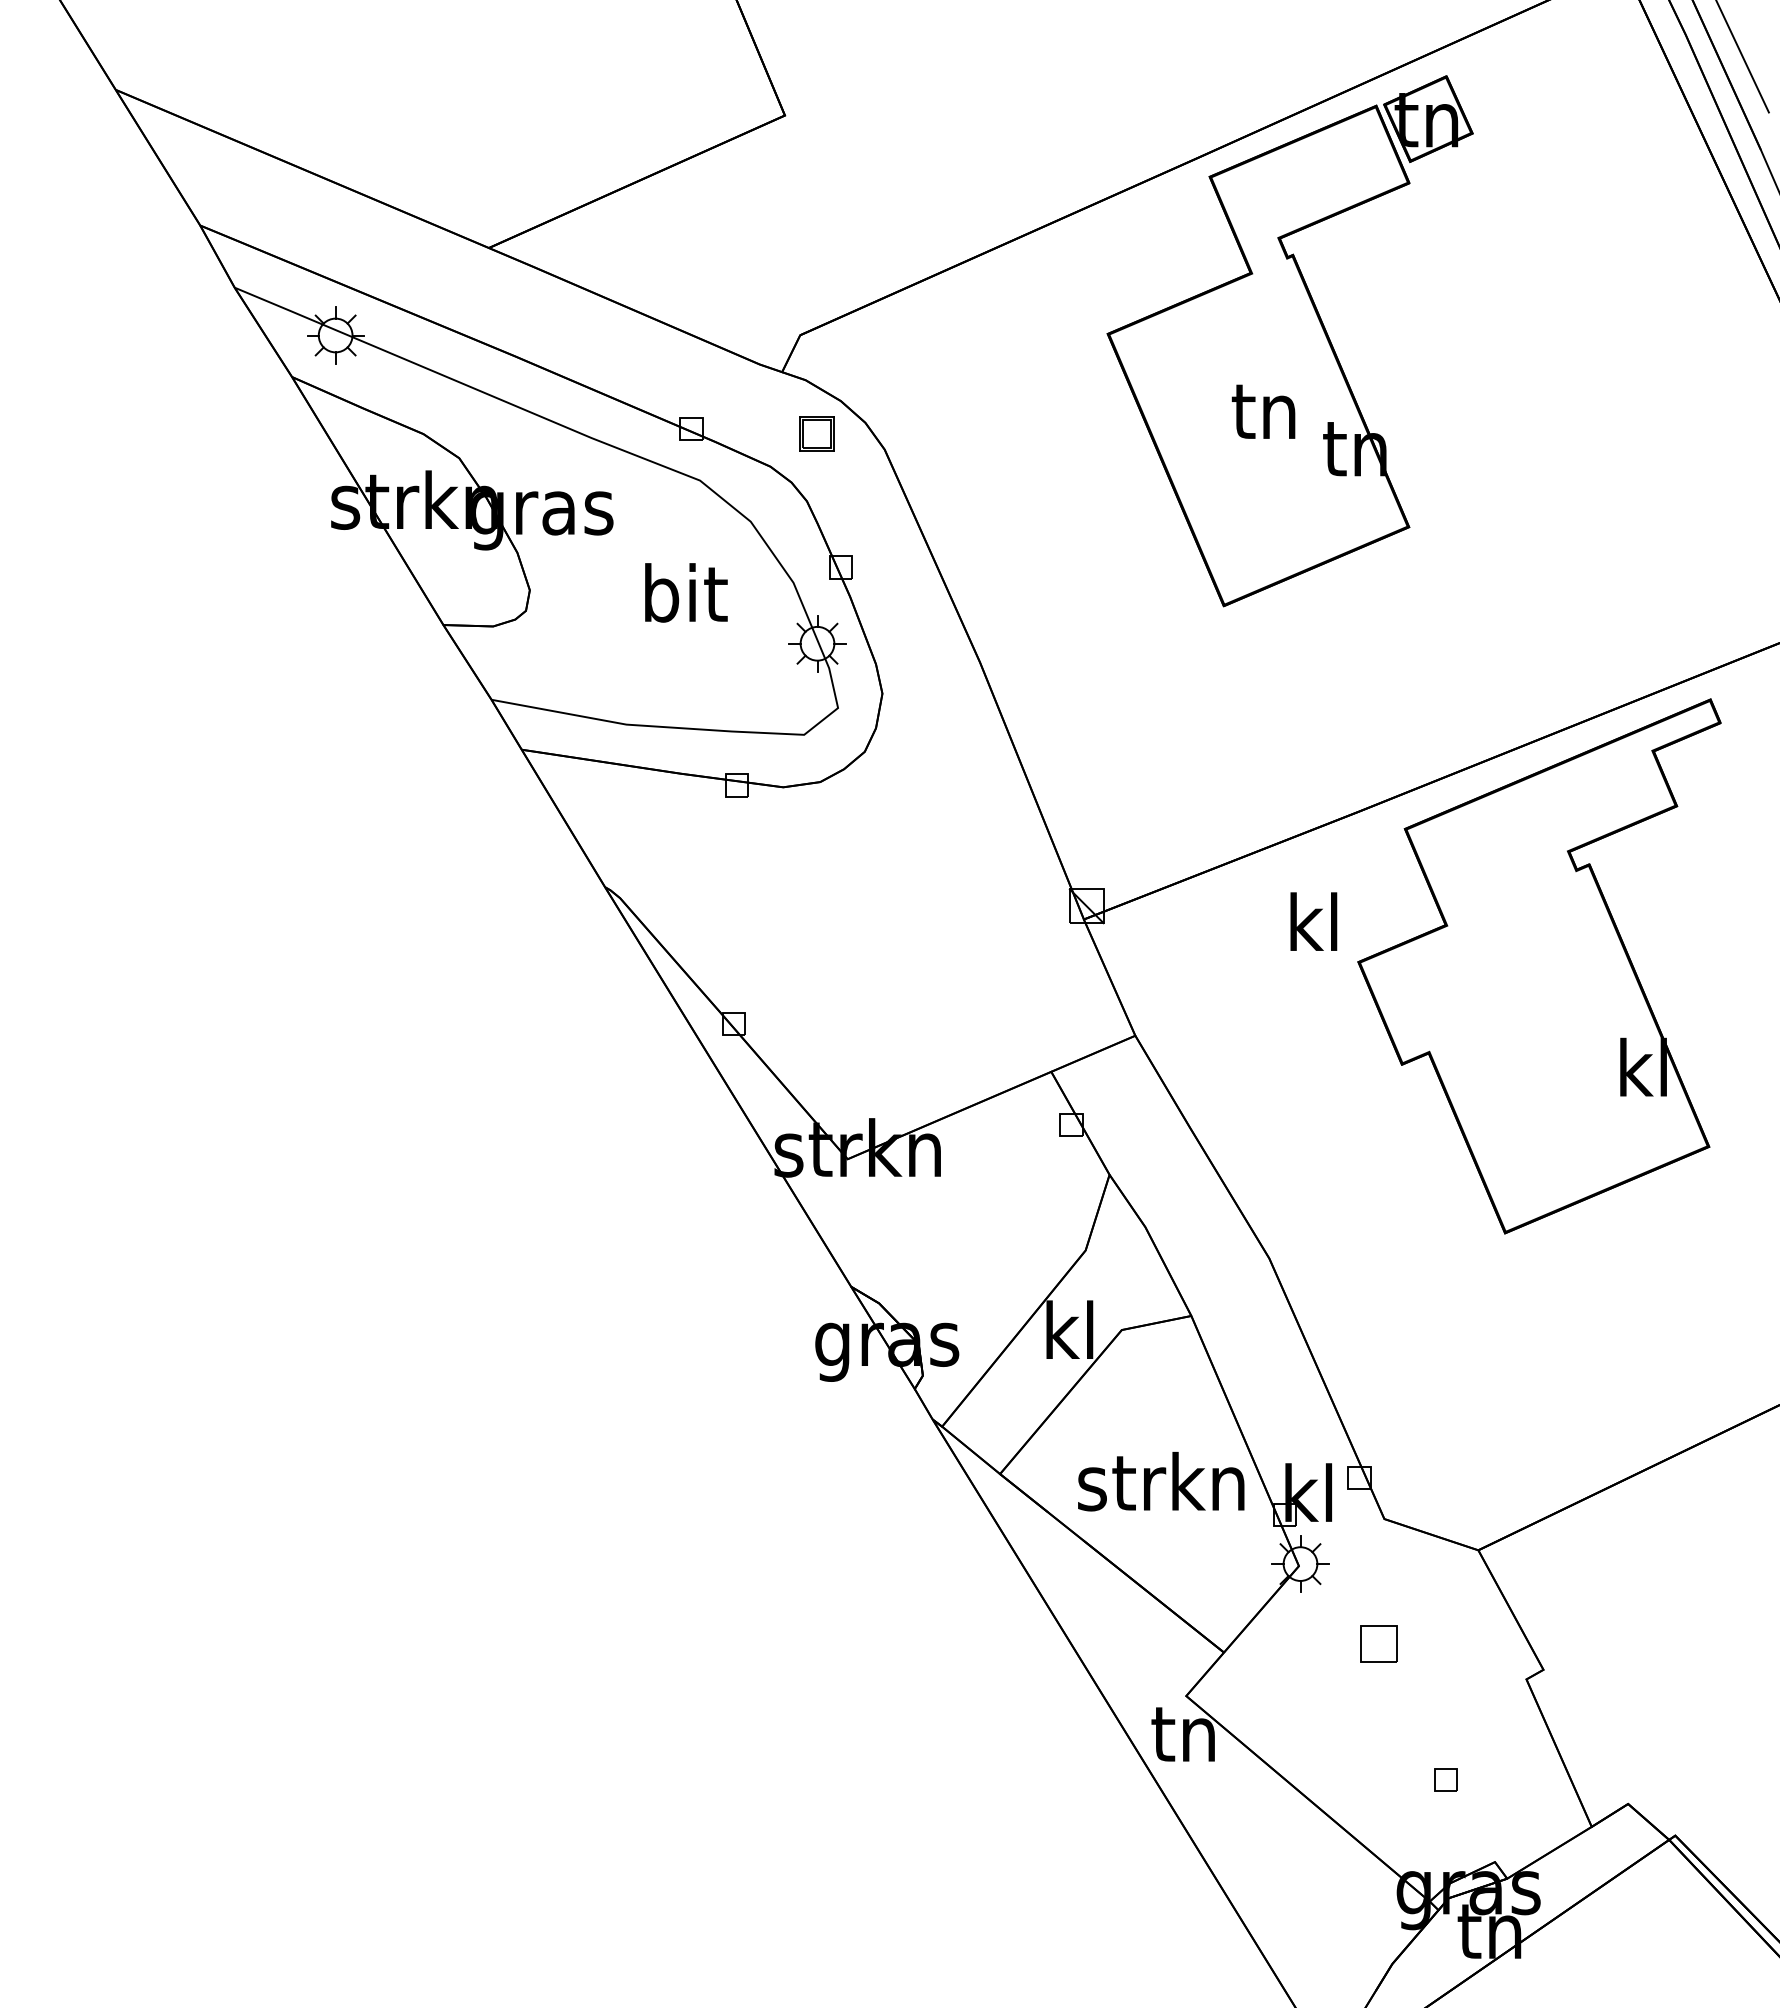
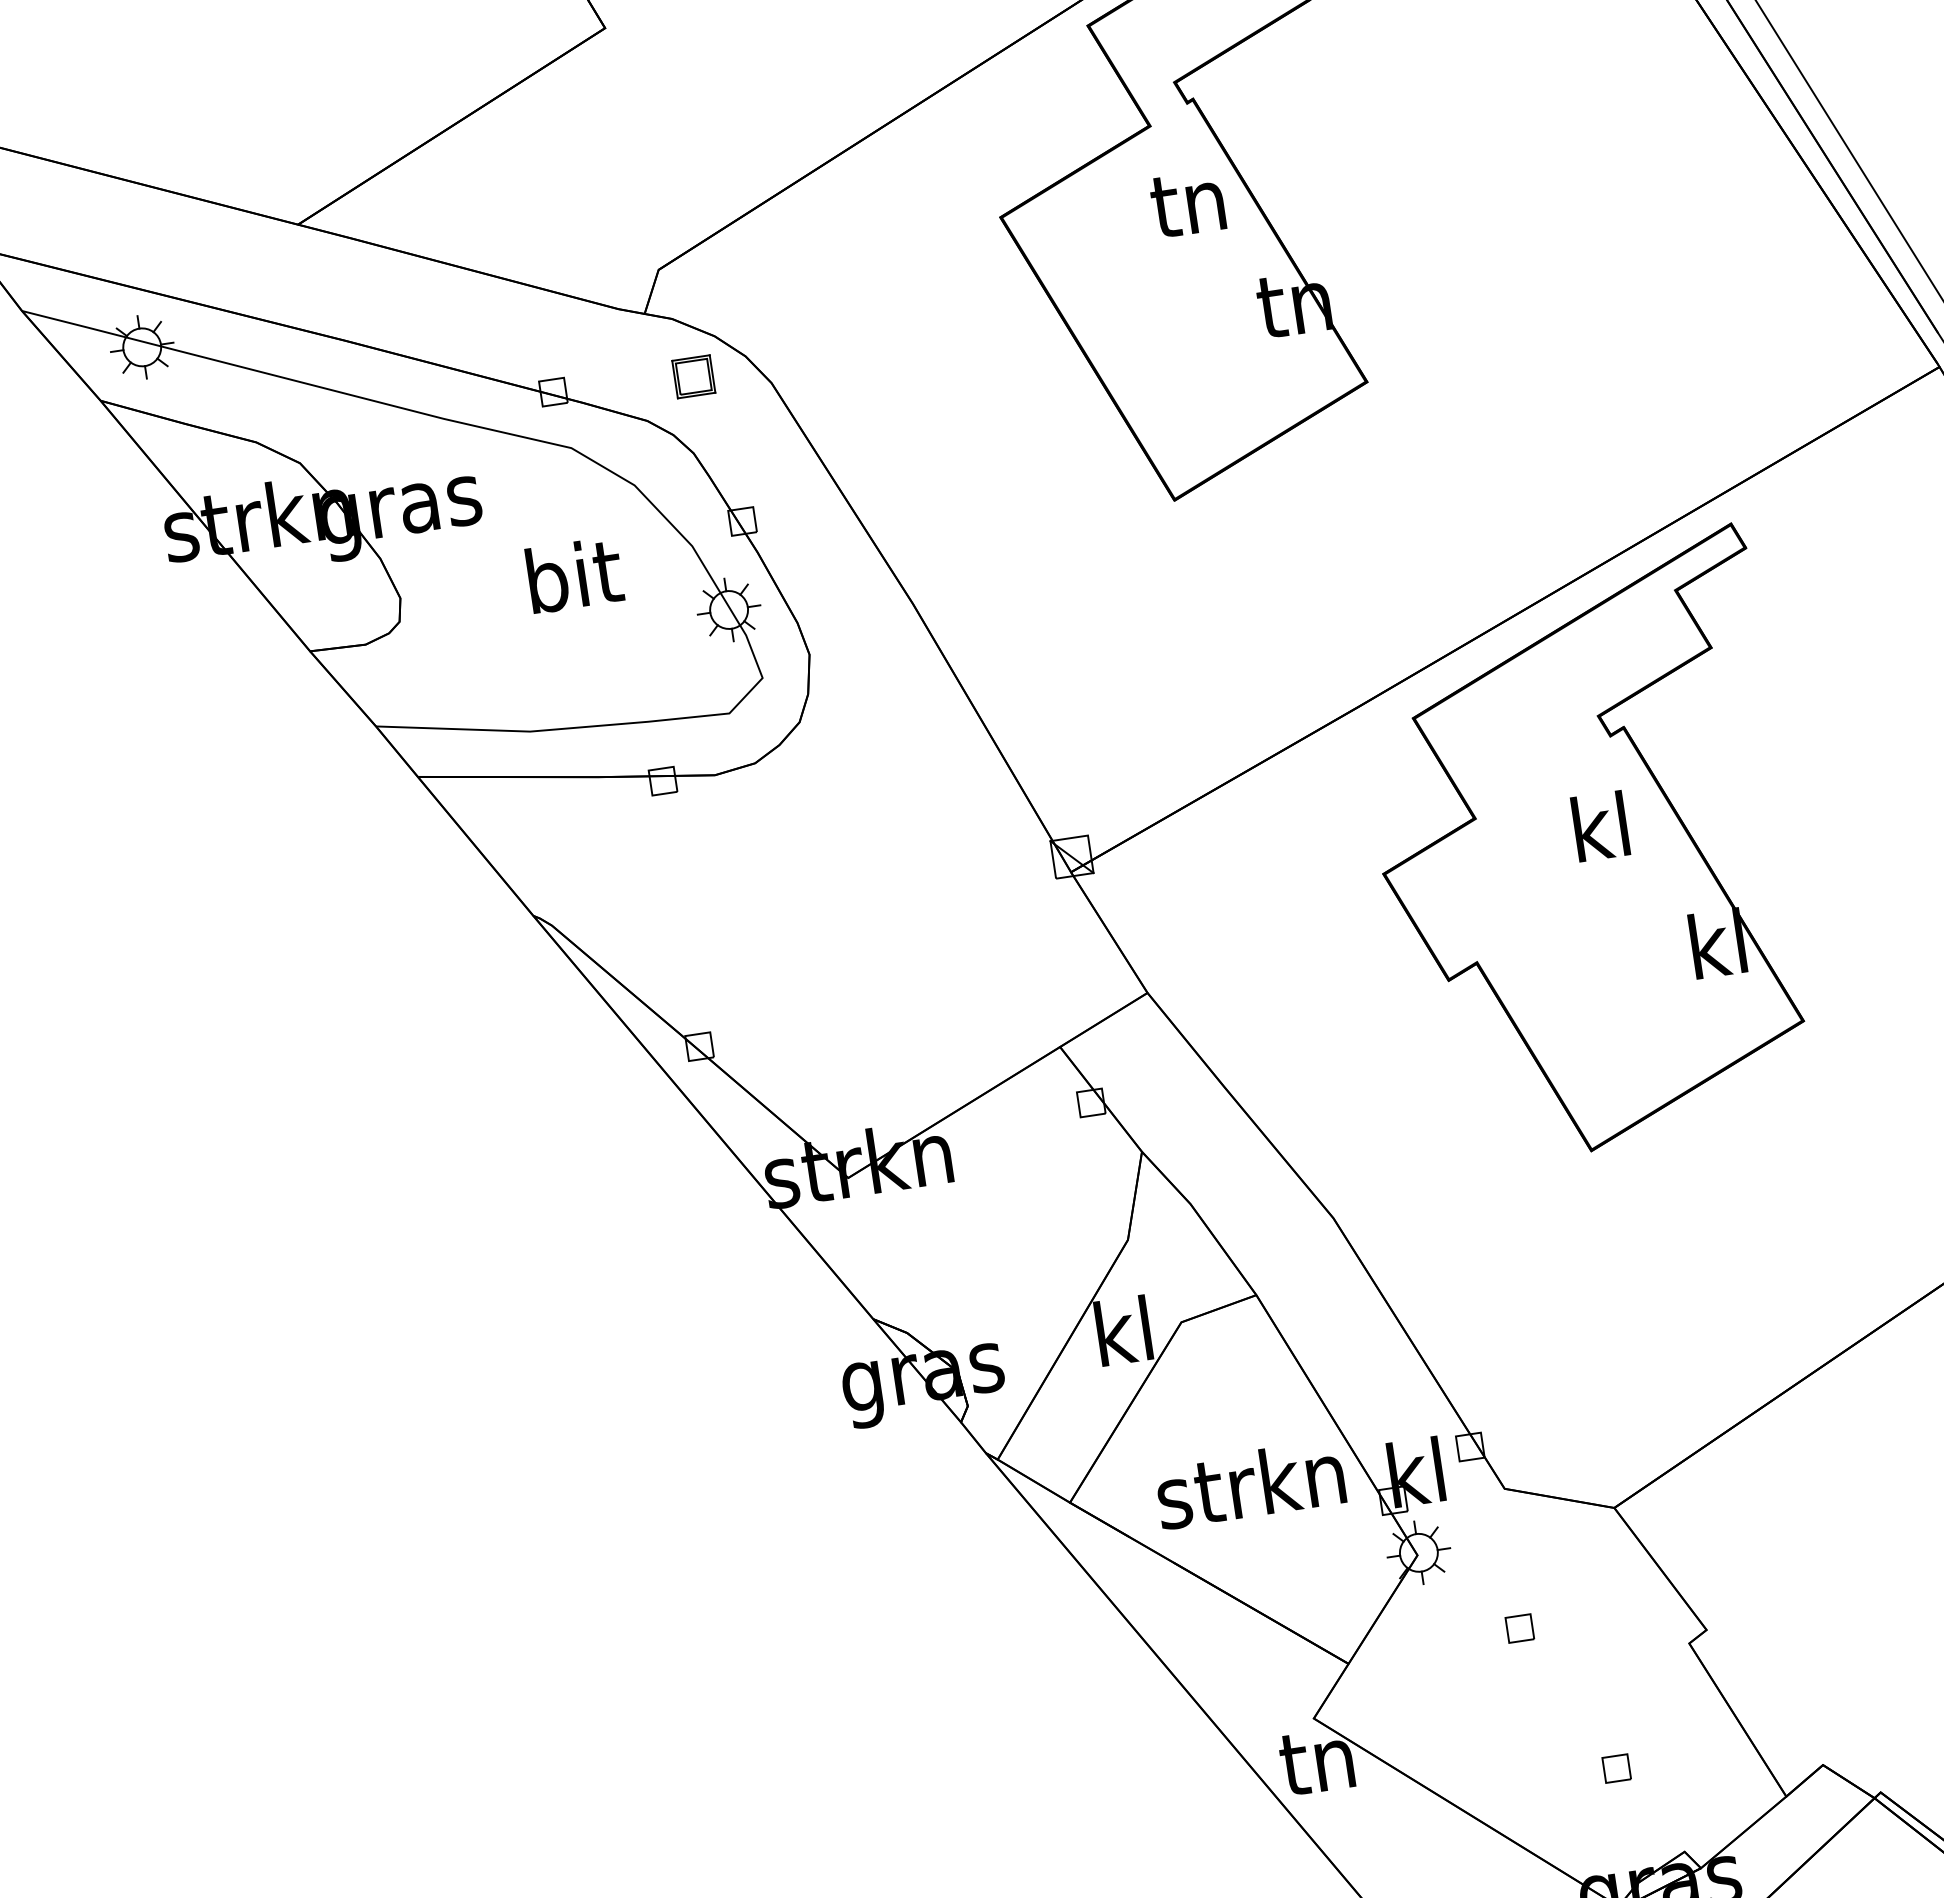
text: (1263, 411) -> (1187, 203), moved
text: (1313, 921) -> (1600, 826), moved
part: (1379, 1643) -> (1519, 1627), size x0.62

